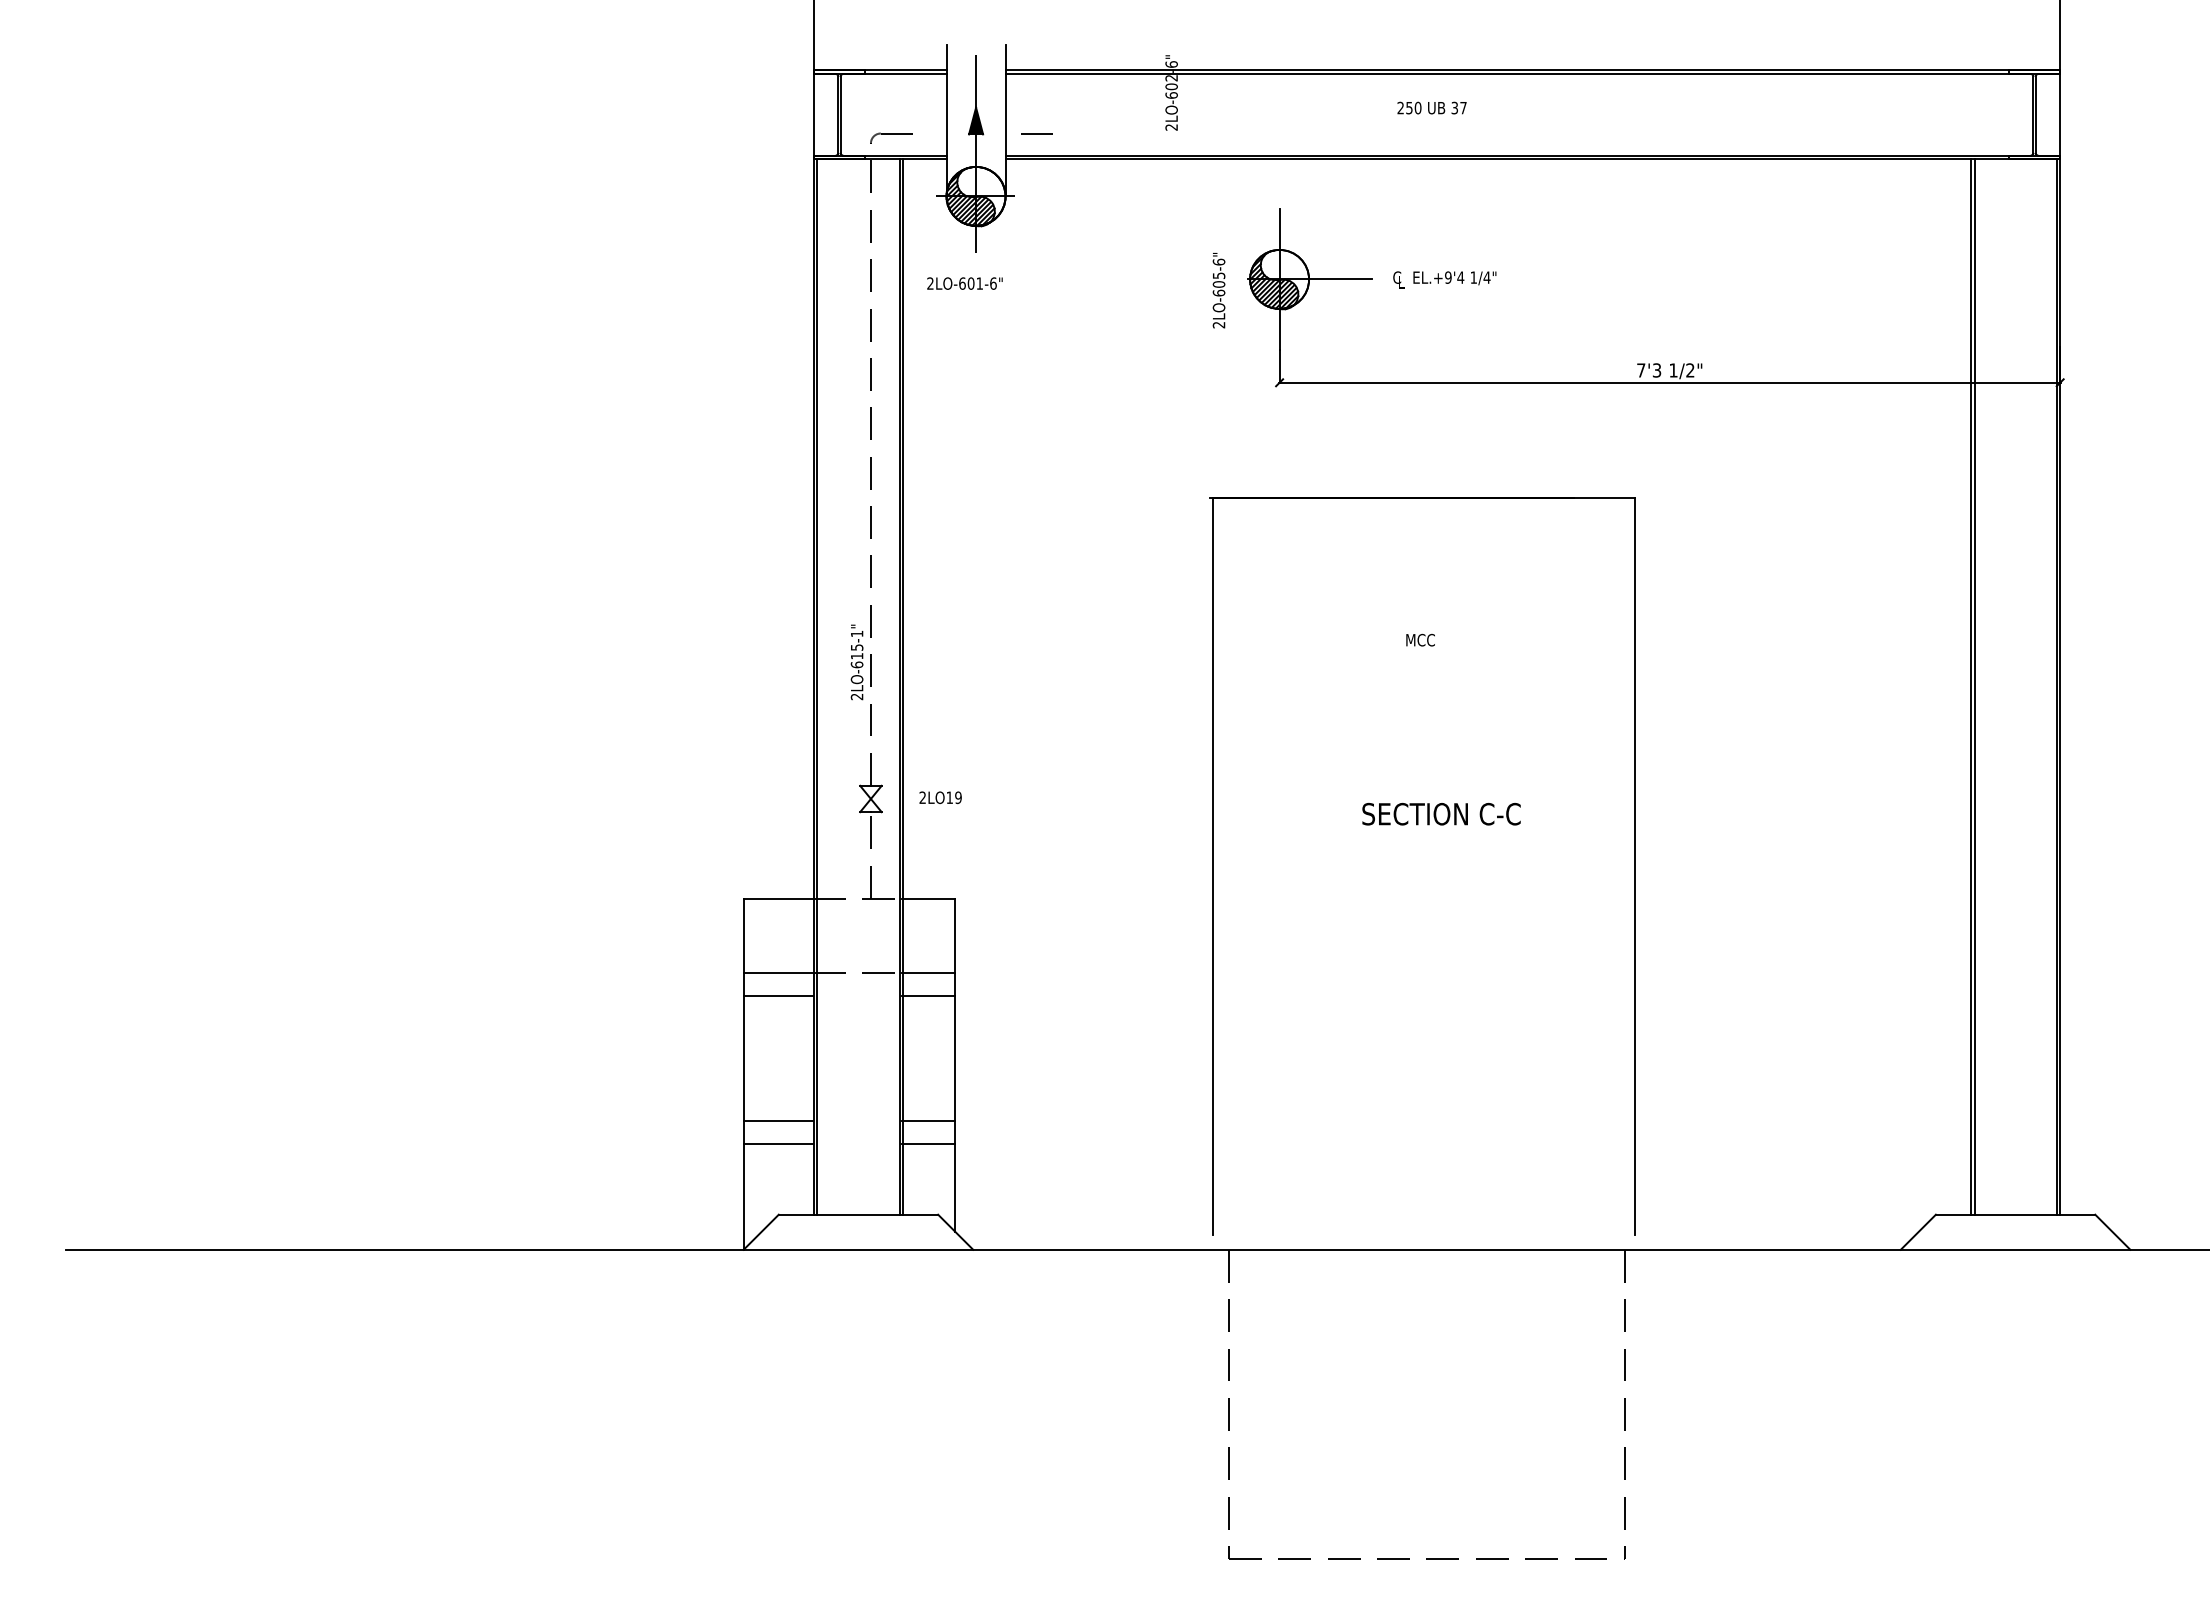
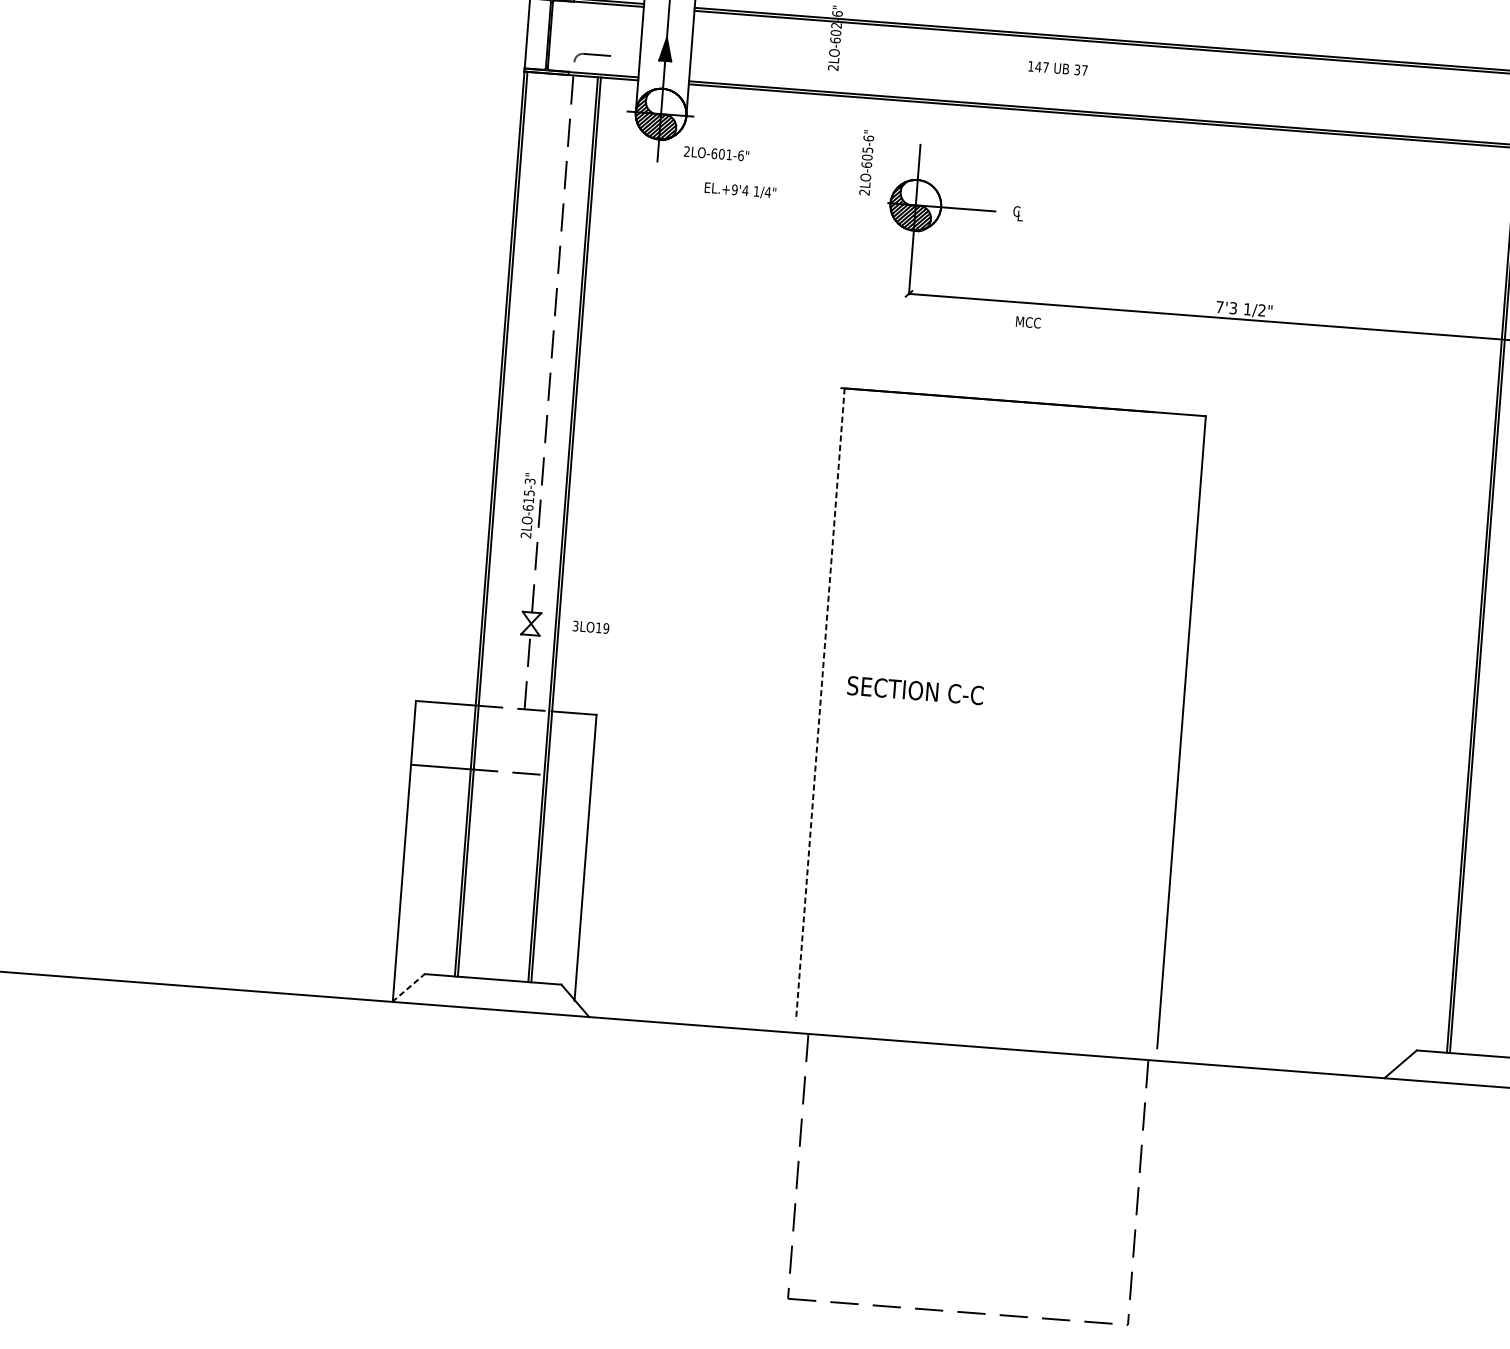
text: (1409, 107) -> (1038, 66), 250 -> 147
line: (1036, 133) -> (717, 64), removed
text: (1454, 278) -> (740, 190), moved
text: (964, 283) -> (716, 153), moved
text: (1218, 290) -> (866, 162), moved
text: (856, 633) -> (529, 480), 2LO-615-1" -> 2LO-615-3"
text: (1420, 639) -> (1028, 321), moved
text: (922, 798) -> (575, 626), 2LO19 -> 3LO19
text: (1441, 813) -> (915, 690), moved
line: (1213, 866) -> (820, 704), solid -> dashed
line: (928, 973) -> (569, 777), removed
line: (778, 995) -> (438, 786), removed
line: (928, 995) -> (567, 796), removed
line: (778, 1121) -> (430, 894), removed
line: (928, 1121) -> (559, 904), removed
line: (778, 1144) -> (429, 913), removed
line: (928, 1144) -> (557, 923), removed
line: (761, 1232) -> (408, 988), solid -> dashed

